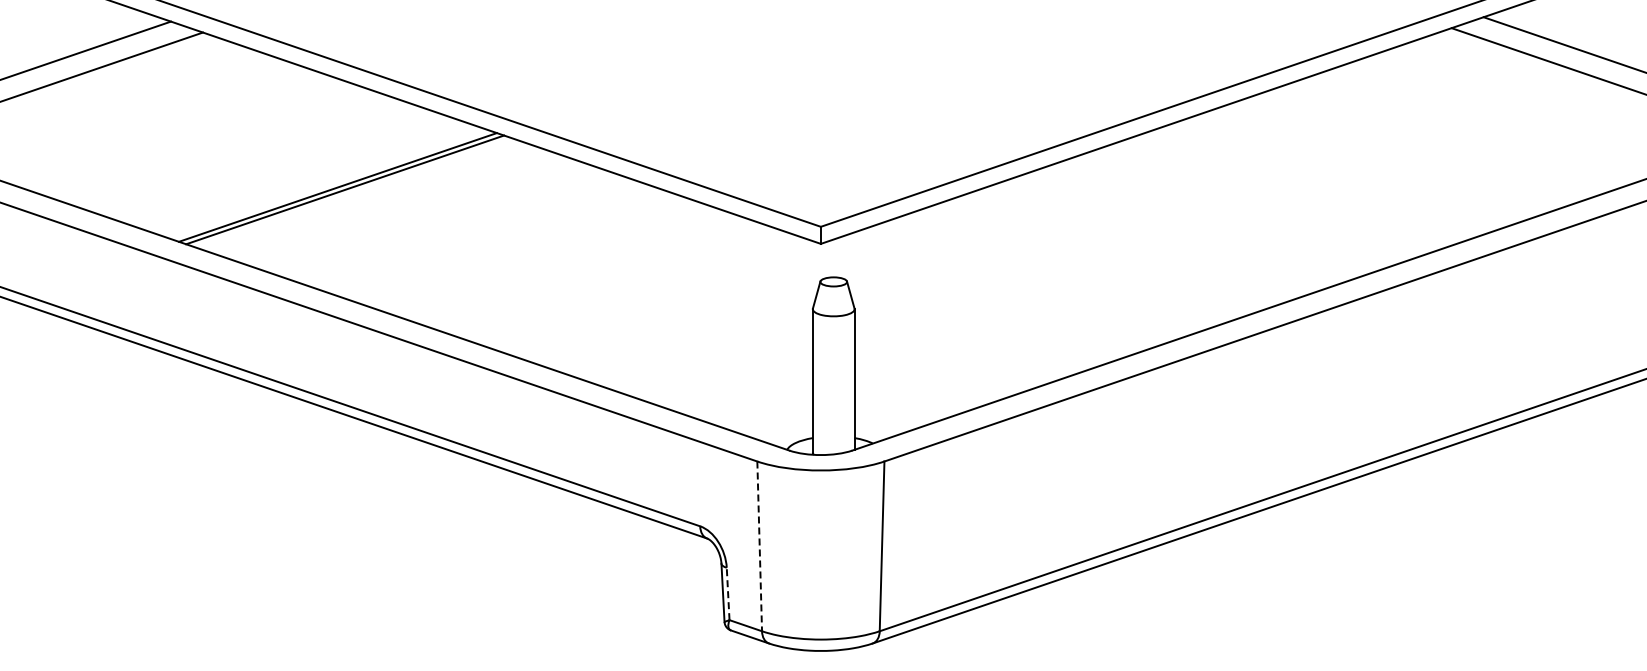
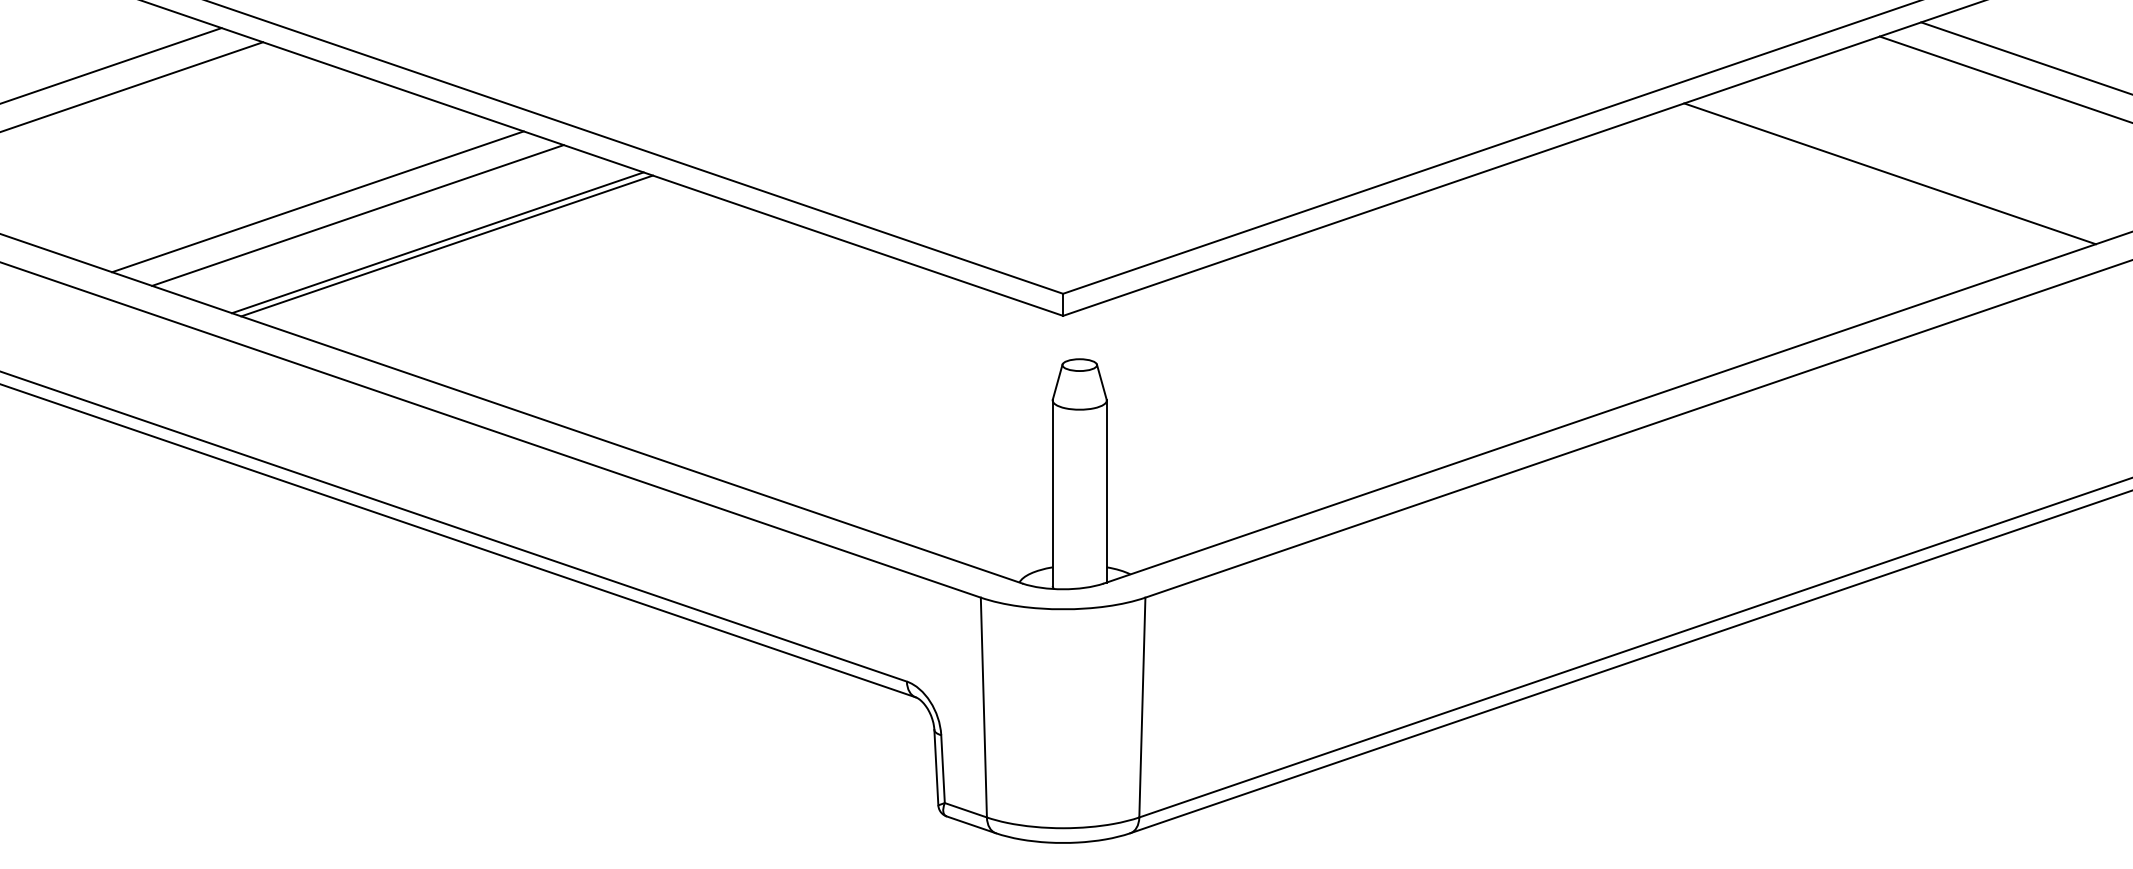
line: (1459, 133) -> (1889, 172), added
line: (245, 155) -> (318, 201), added
line: (276, 166) -> (358, 215), added
line: (759, 546) -> (983, 707), dashed -> solid
line: (728, 593) -> (943, 768), dashed -> solid

